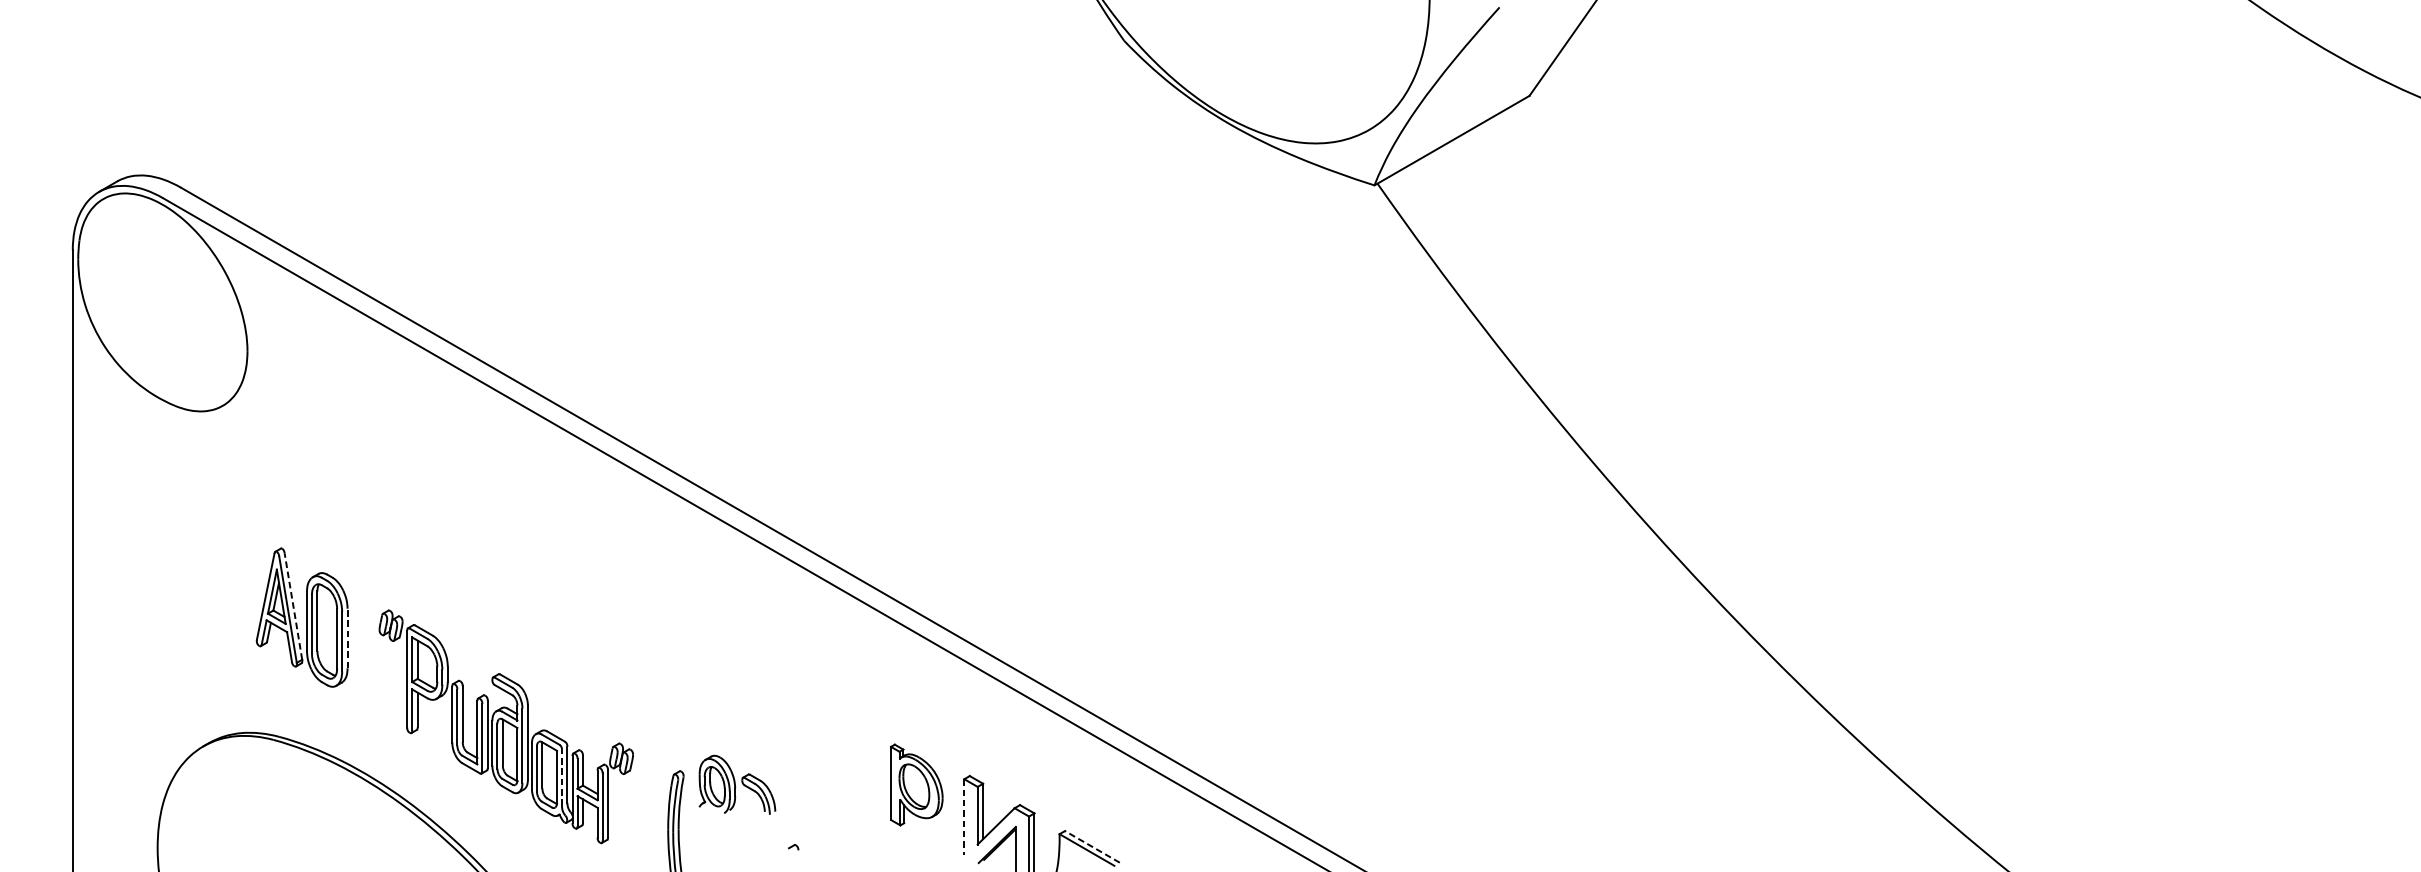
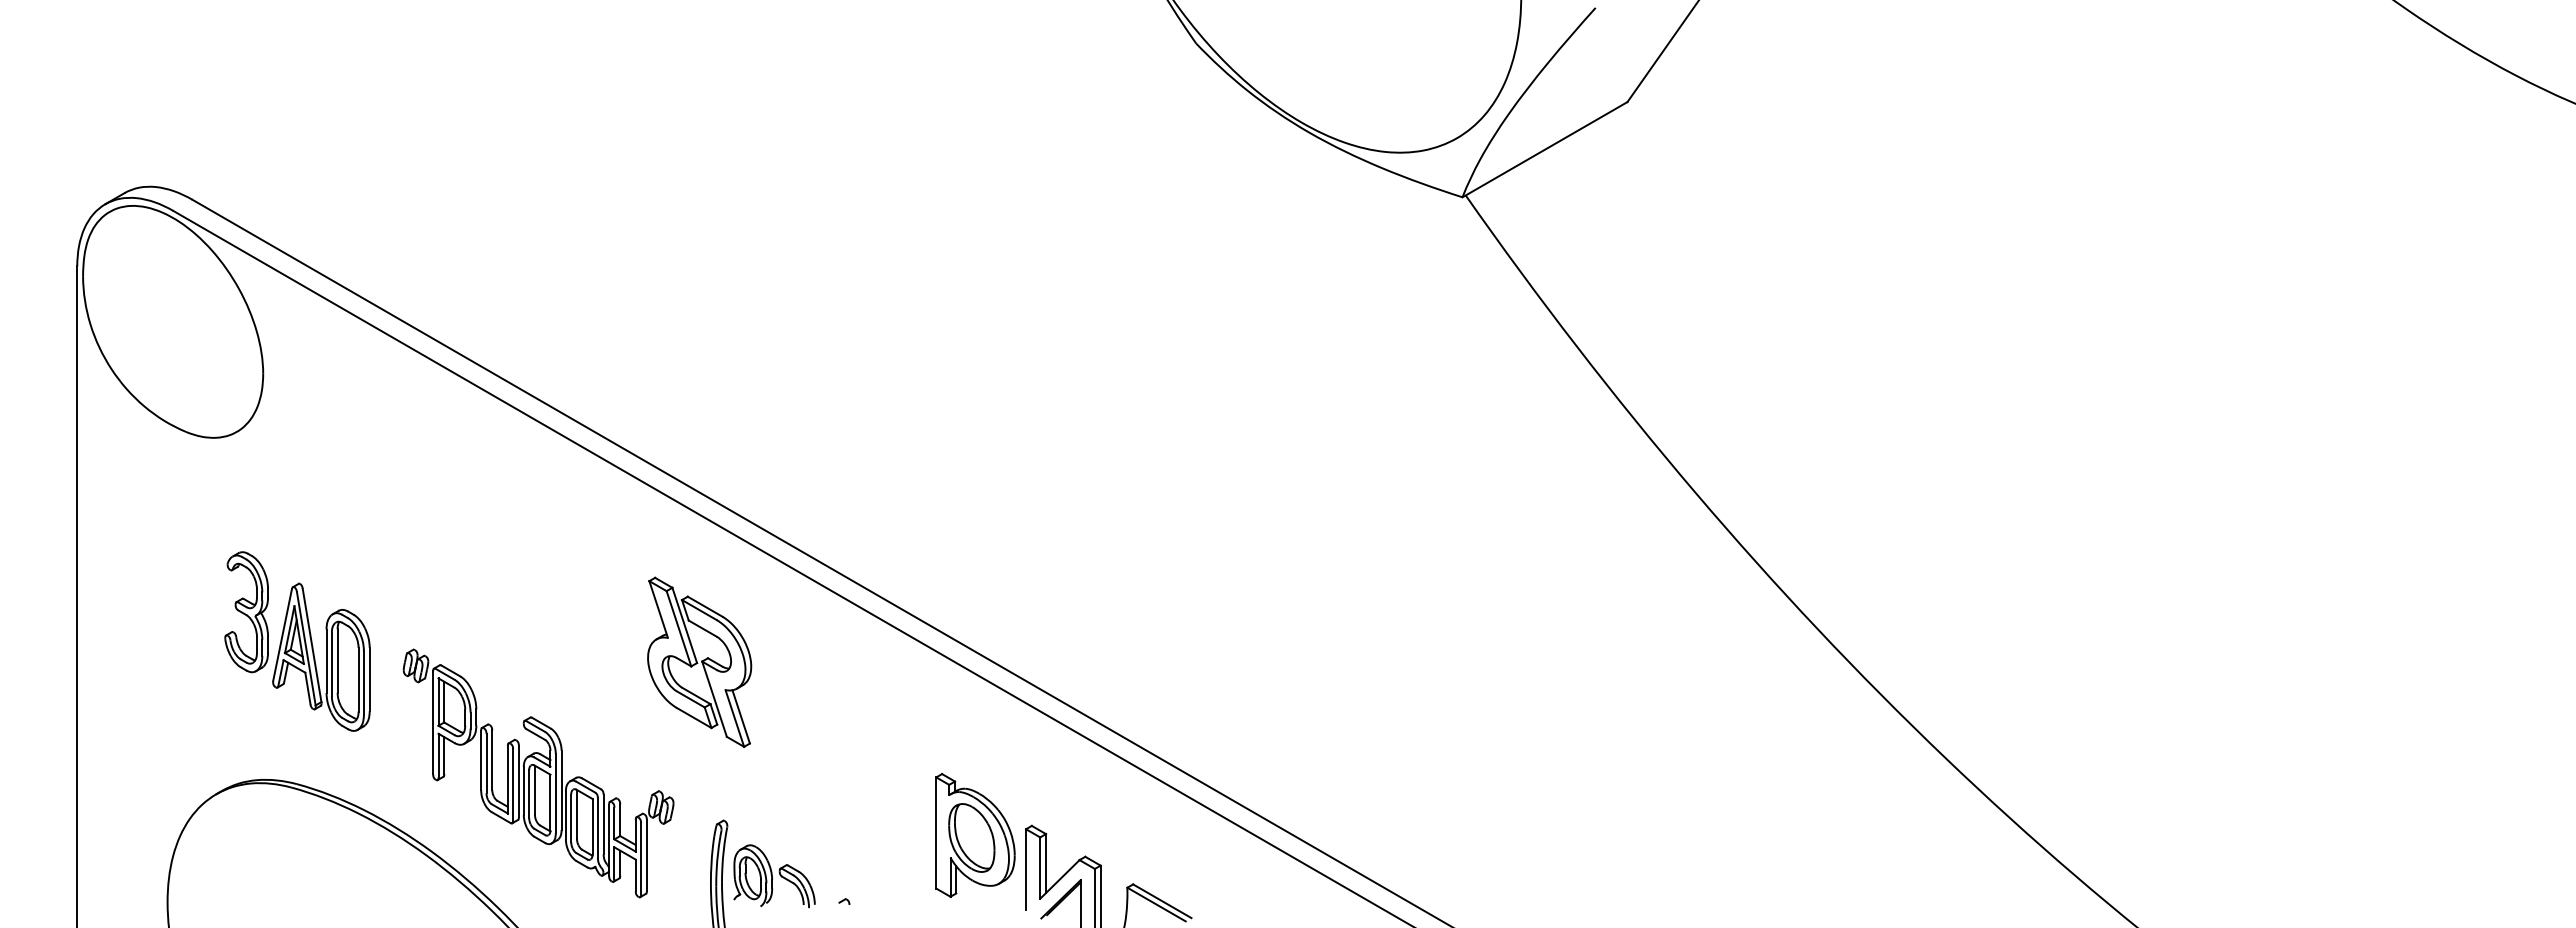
part: (231, 575) -> (246, 612), added
line: (293, 606) -> (312, 645), dashed -> solid
part: (657, 621) -> (699, 661), added
line: (347, 638) -> (369, 679), dashed -> solid
line: (561, 777) -> (597, 827), dashed -> solid
part: (737, 784) -> (774, 875), moved
part: (916, 785) -> (975, 835), size x1.43
line: (964, 817) -> (1026, 869), dashed -> solid
line: (1092, 847) -> (1162, 901), dashed -> solid

